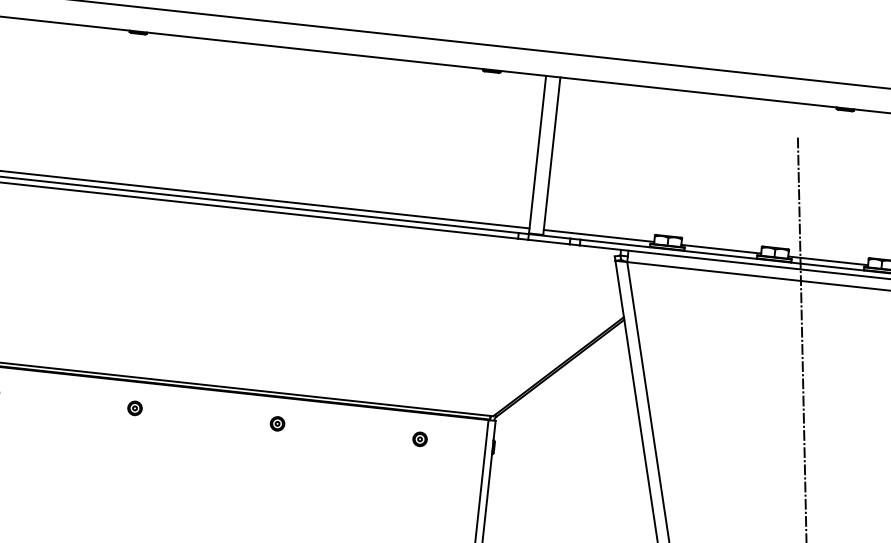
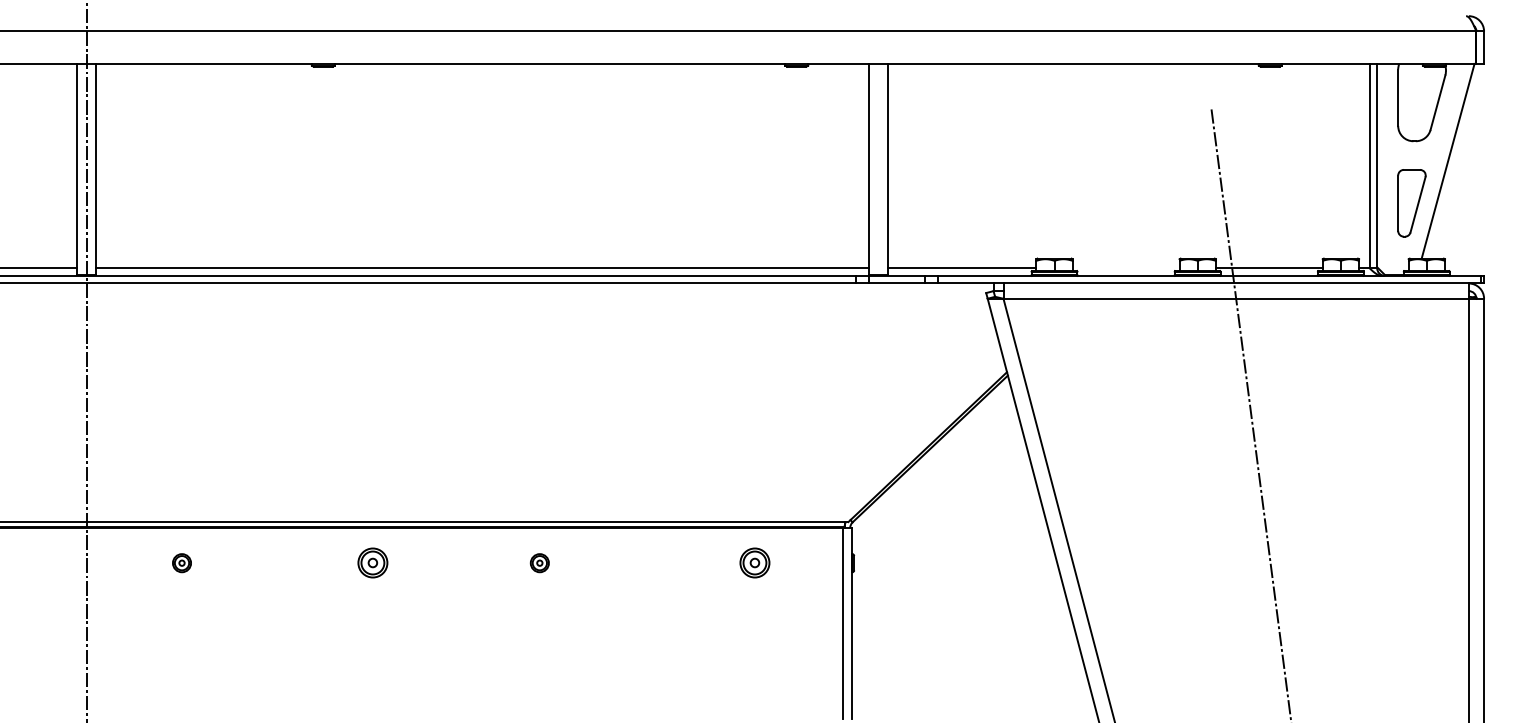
line: (720, 249) -> (1125, 268), removed
part: (134, 408) -> (372, 563), size x1.6
part: (277, 424) -> (539, 563), moved
part: (419, 439) -> (754, 563), size x1.6

